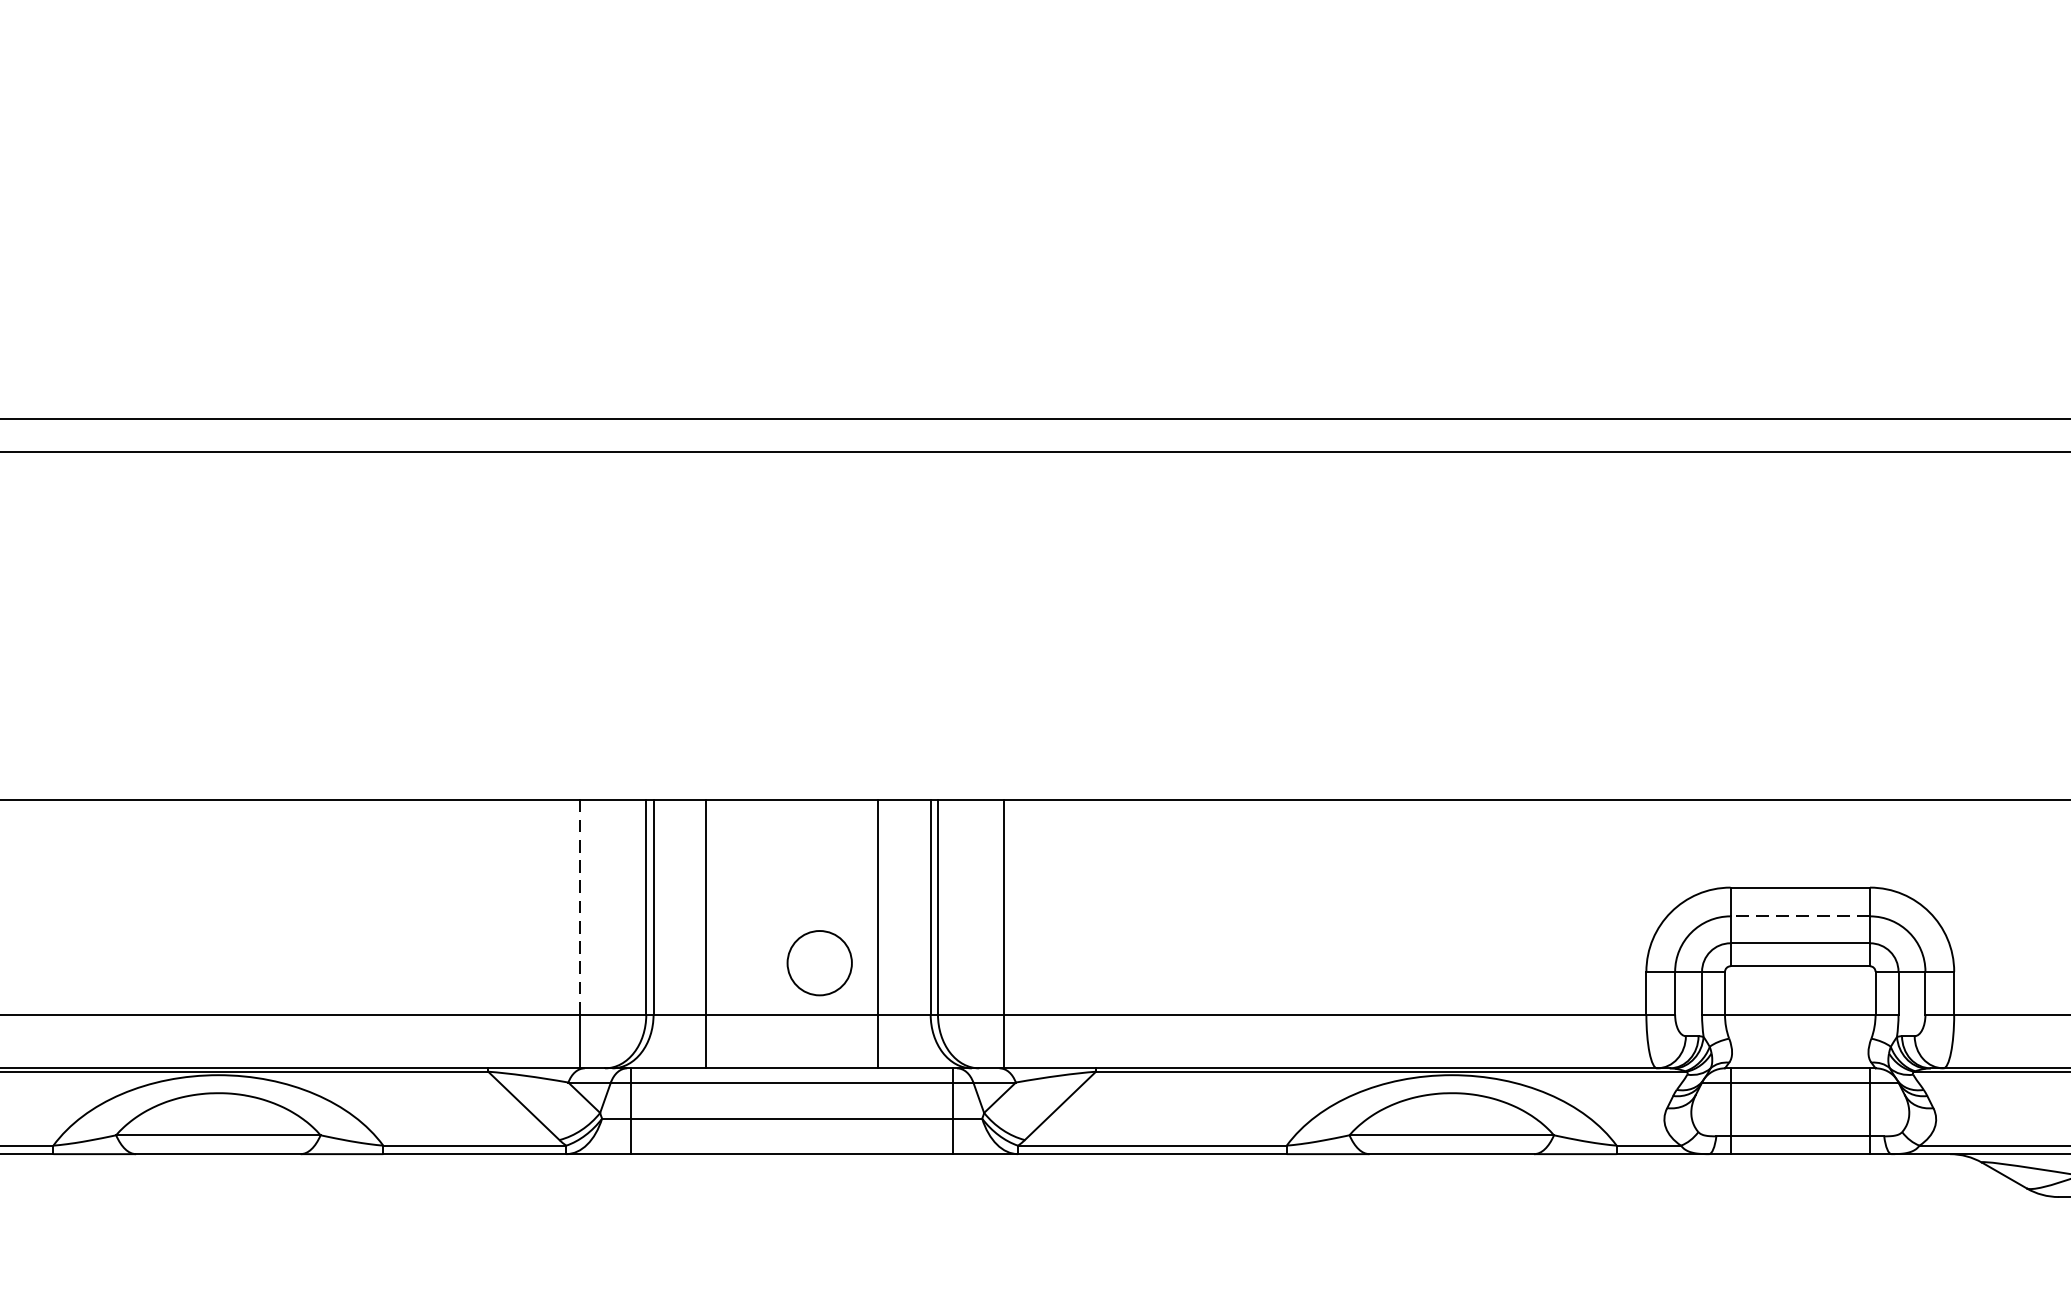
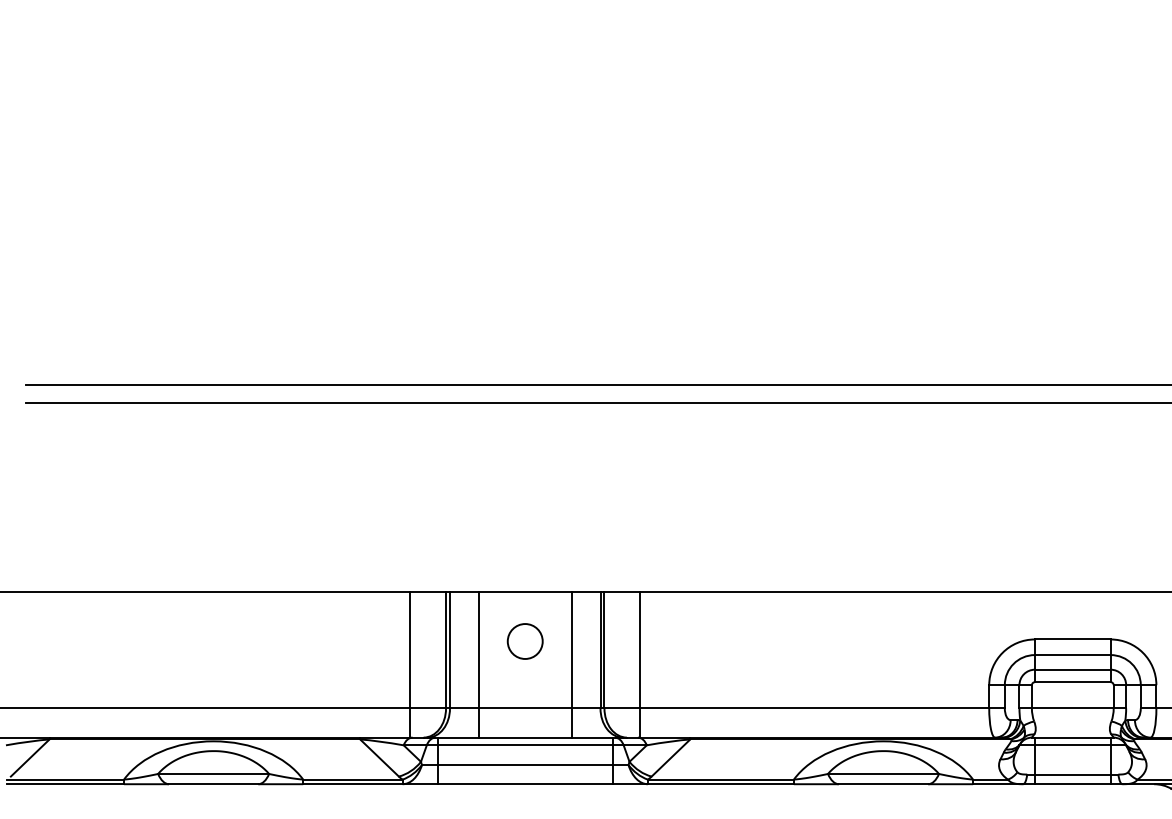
line: (580, 906) -> (410, 649), dashed -> solid
line: (1799, 917) -> (1072, 655), dashed -> solid
circle: (818, 963) -> (524, 641), moved

